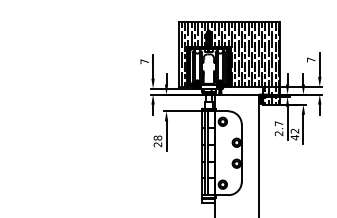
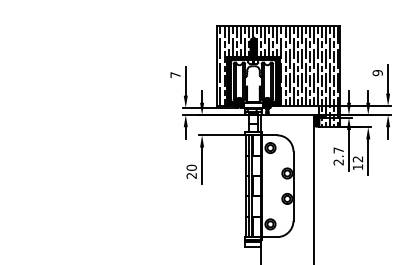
text: (311, 60) -> (377, 73), 7 -> 9
text: (157, 137) -> (191, 167), 28 -> 20
text: (294, 137) -> (357, 167), 42 -> 12

